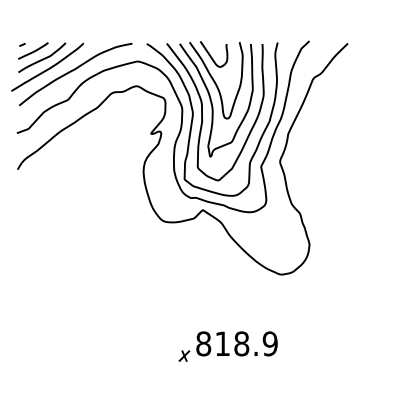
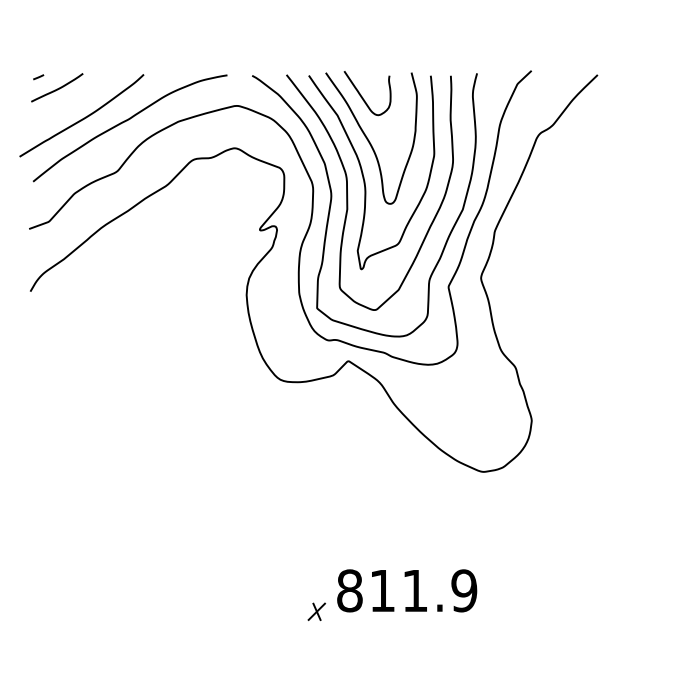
curve: (42, 58) -> (73, 100), removed
text: (241, 343) -> (414, 590), 818.9 -> 811.9

